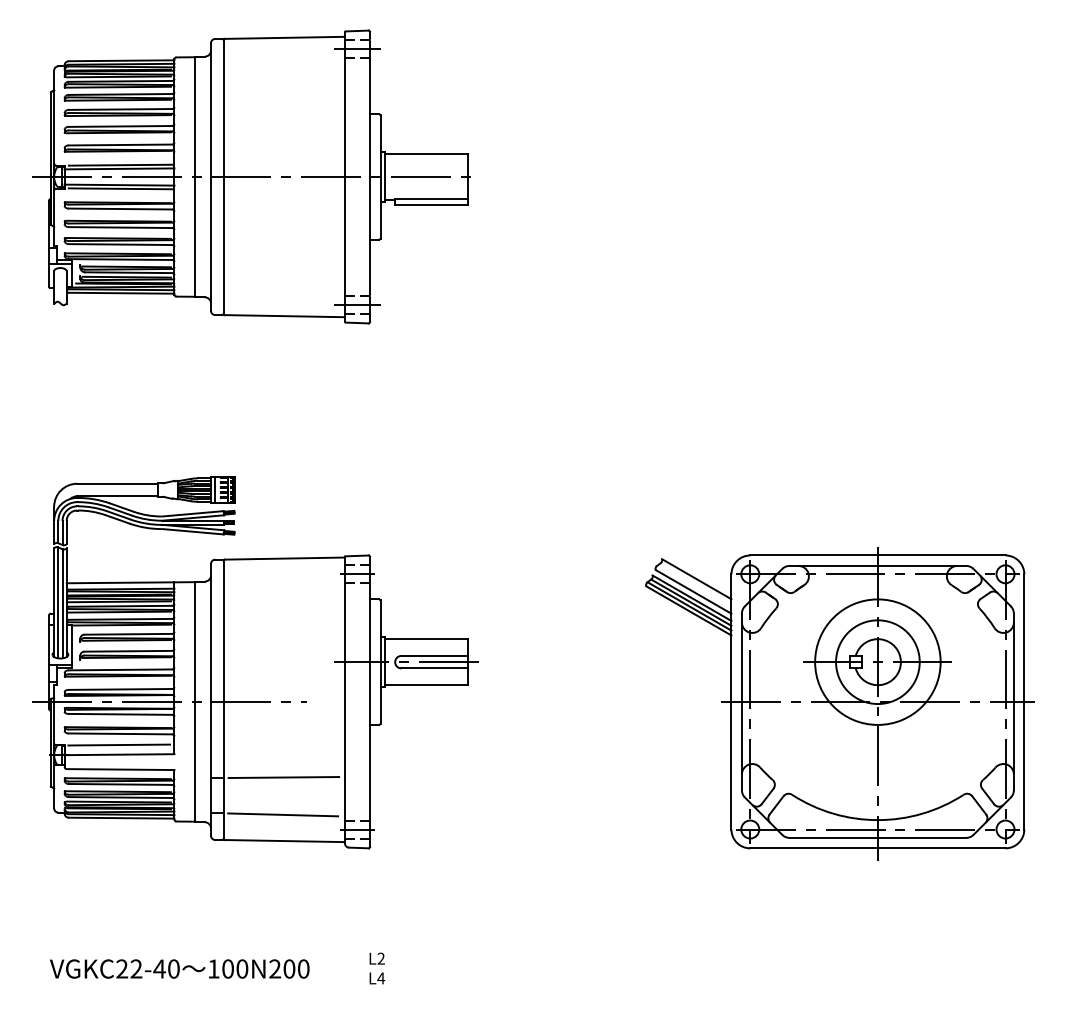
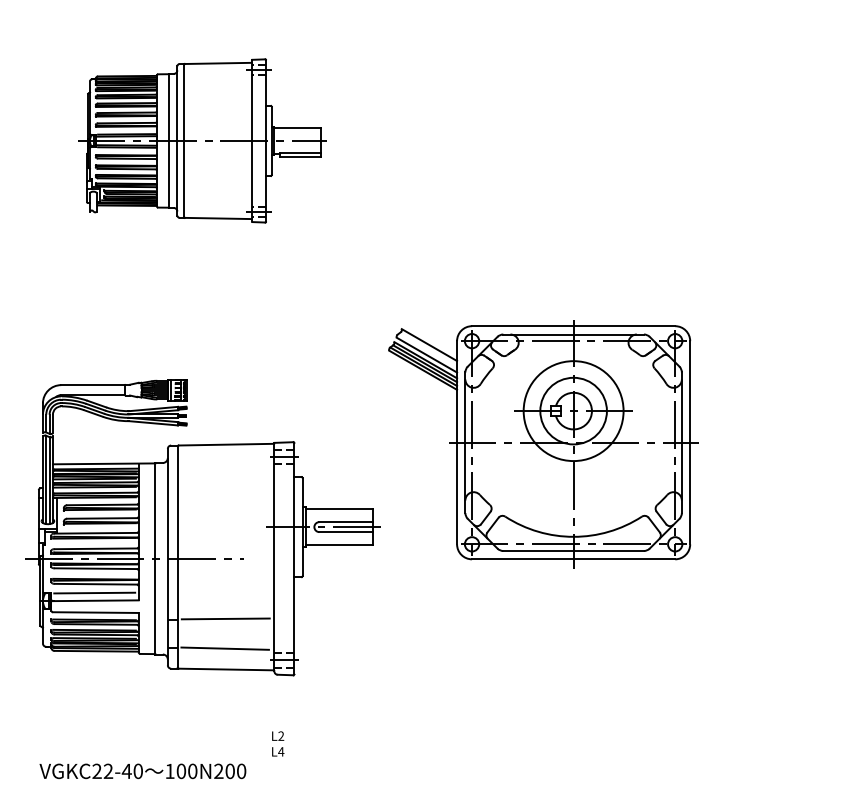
part: (250, 176) -> (199, 140), size x0.7
part: (840, 704) -> (543, 444), moved
text: (377, 967) -> (278, 743), moved

